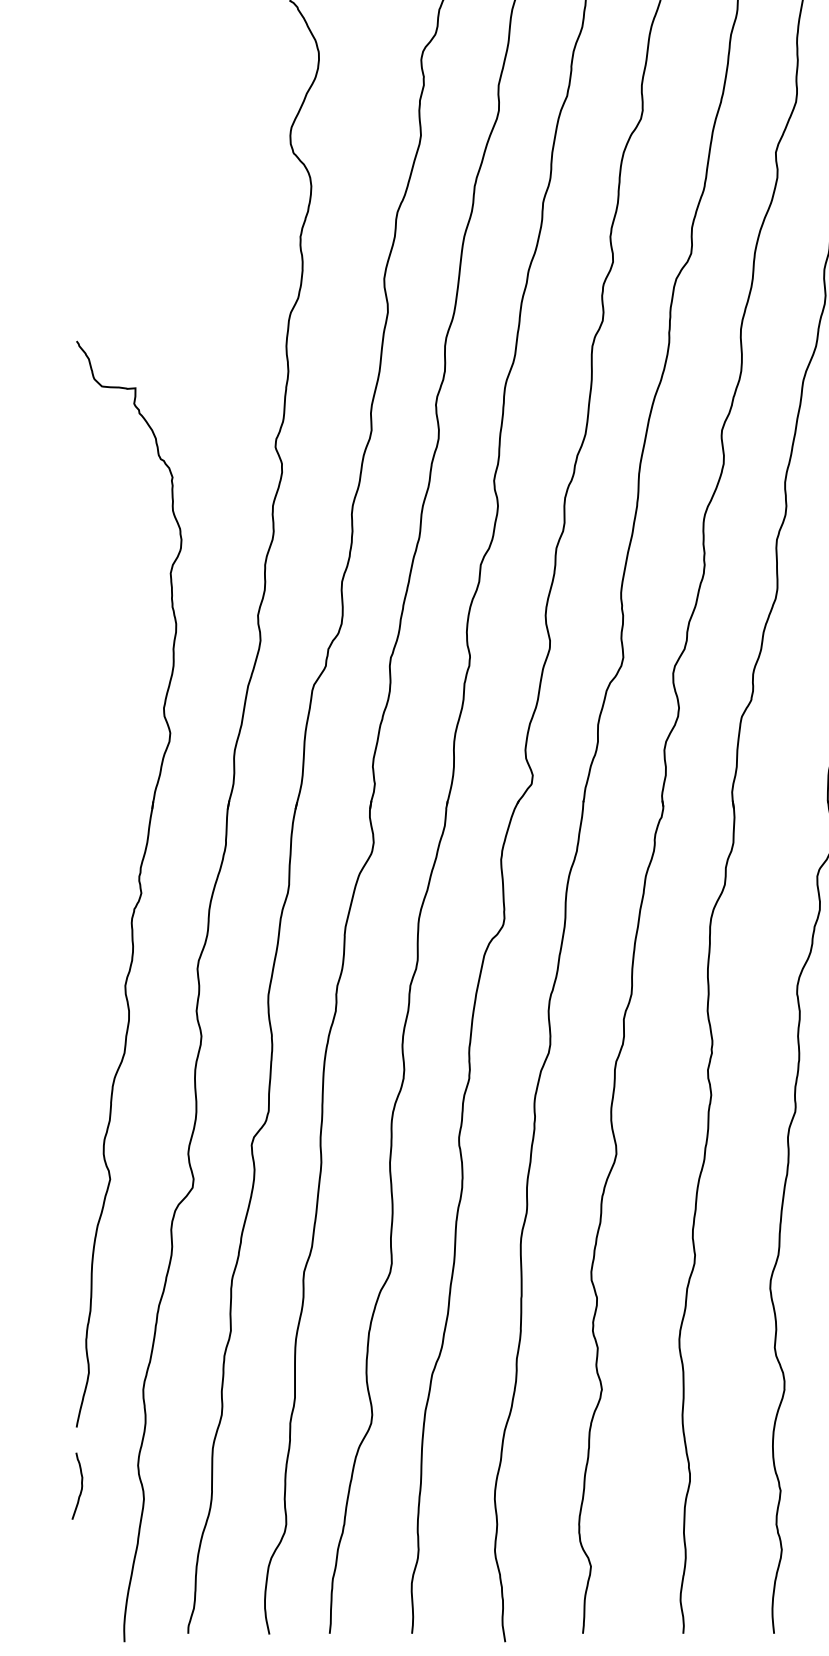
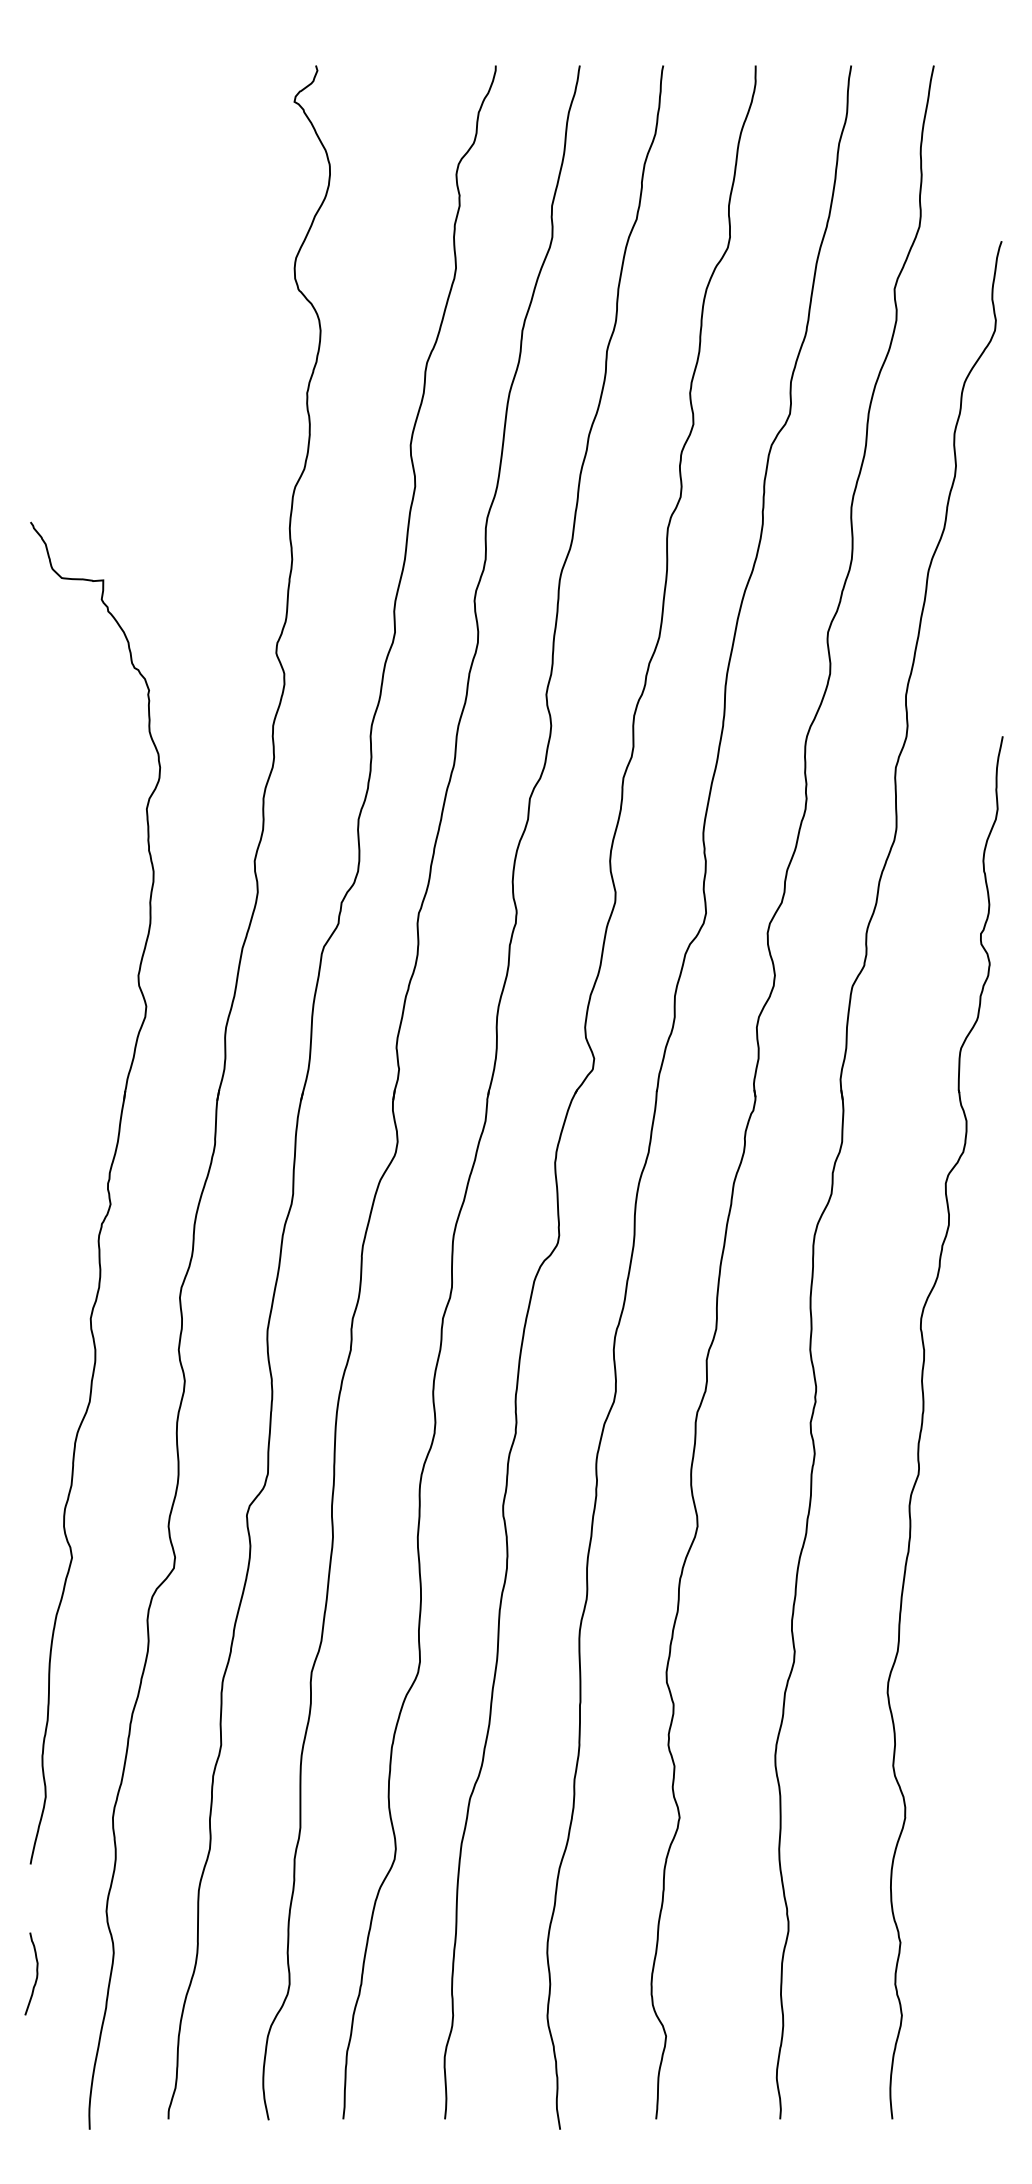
curve: (81, 1485) -> (36, 1973), moved

